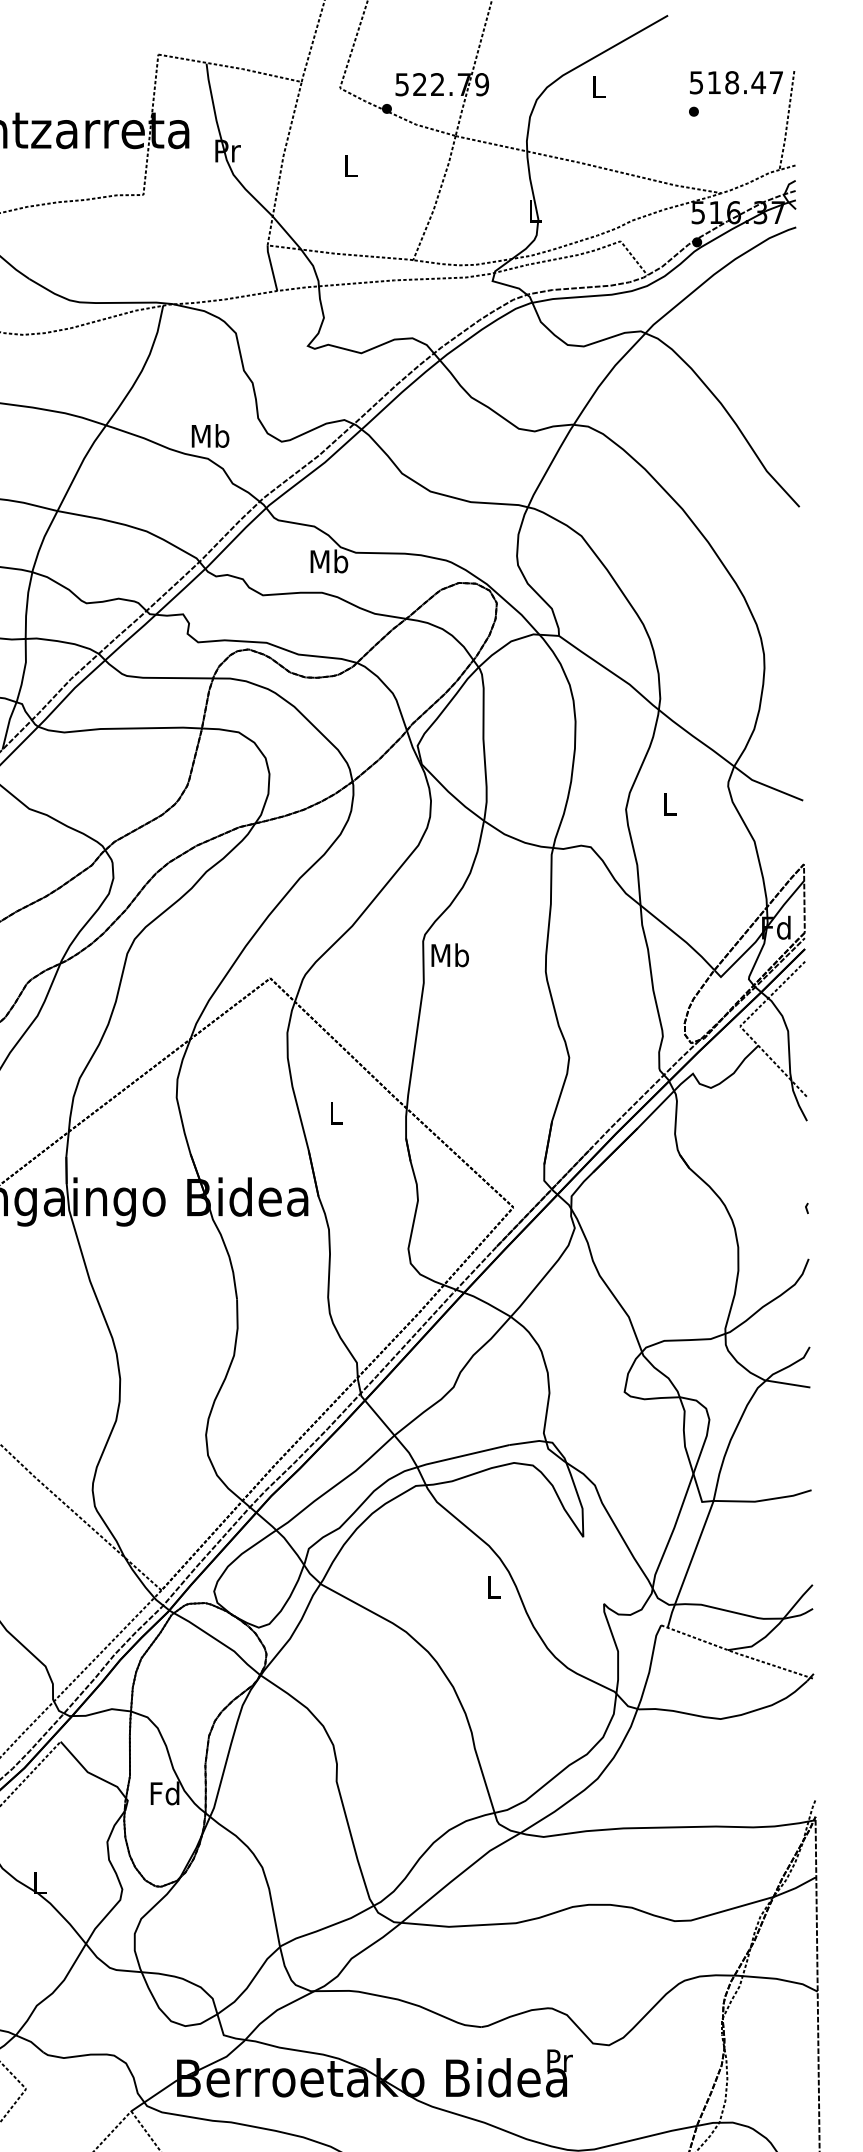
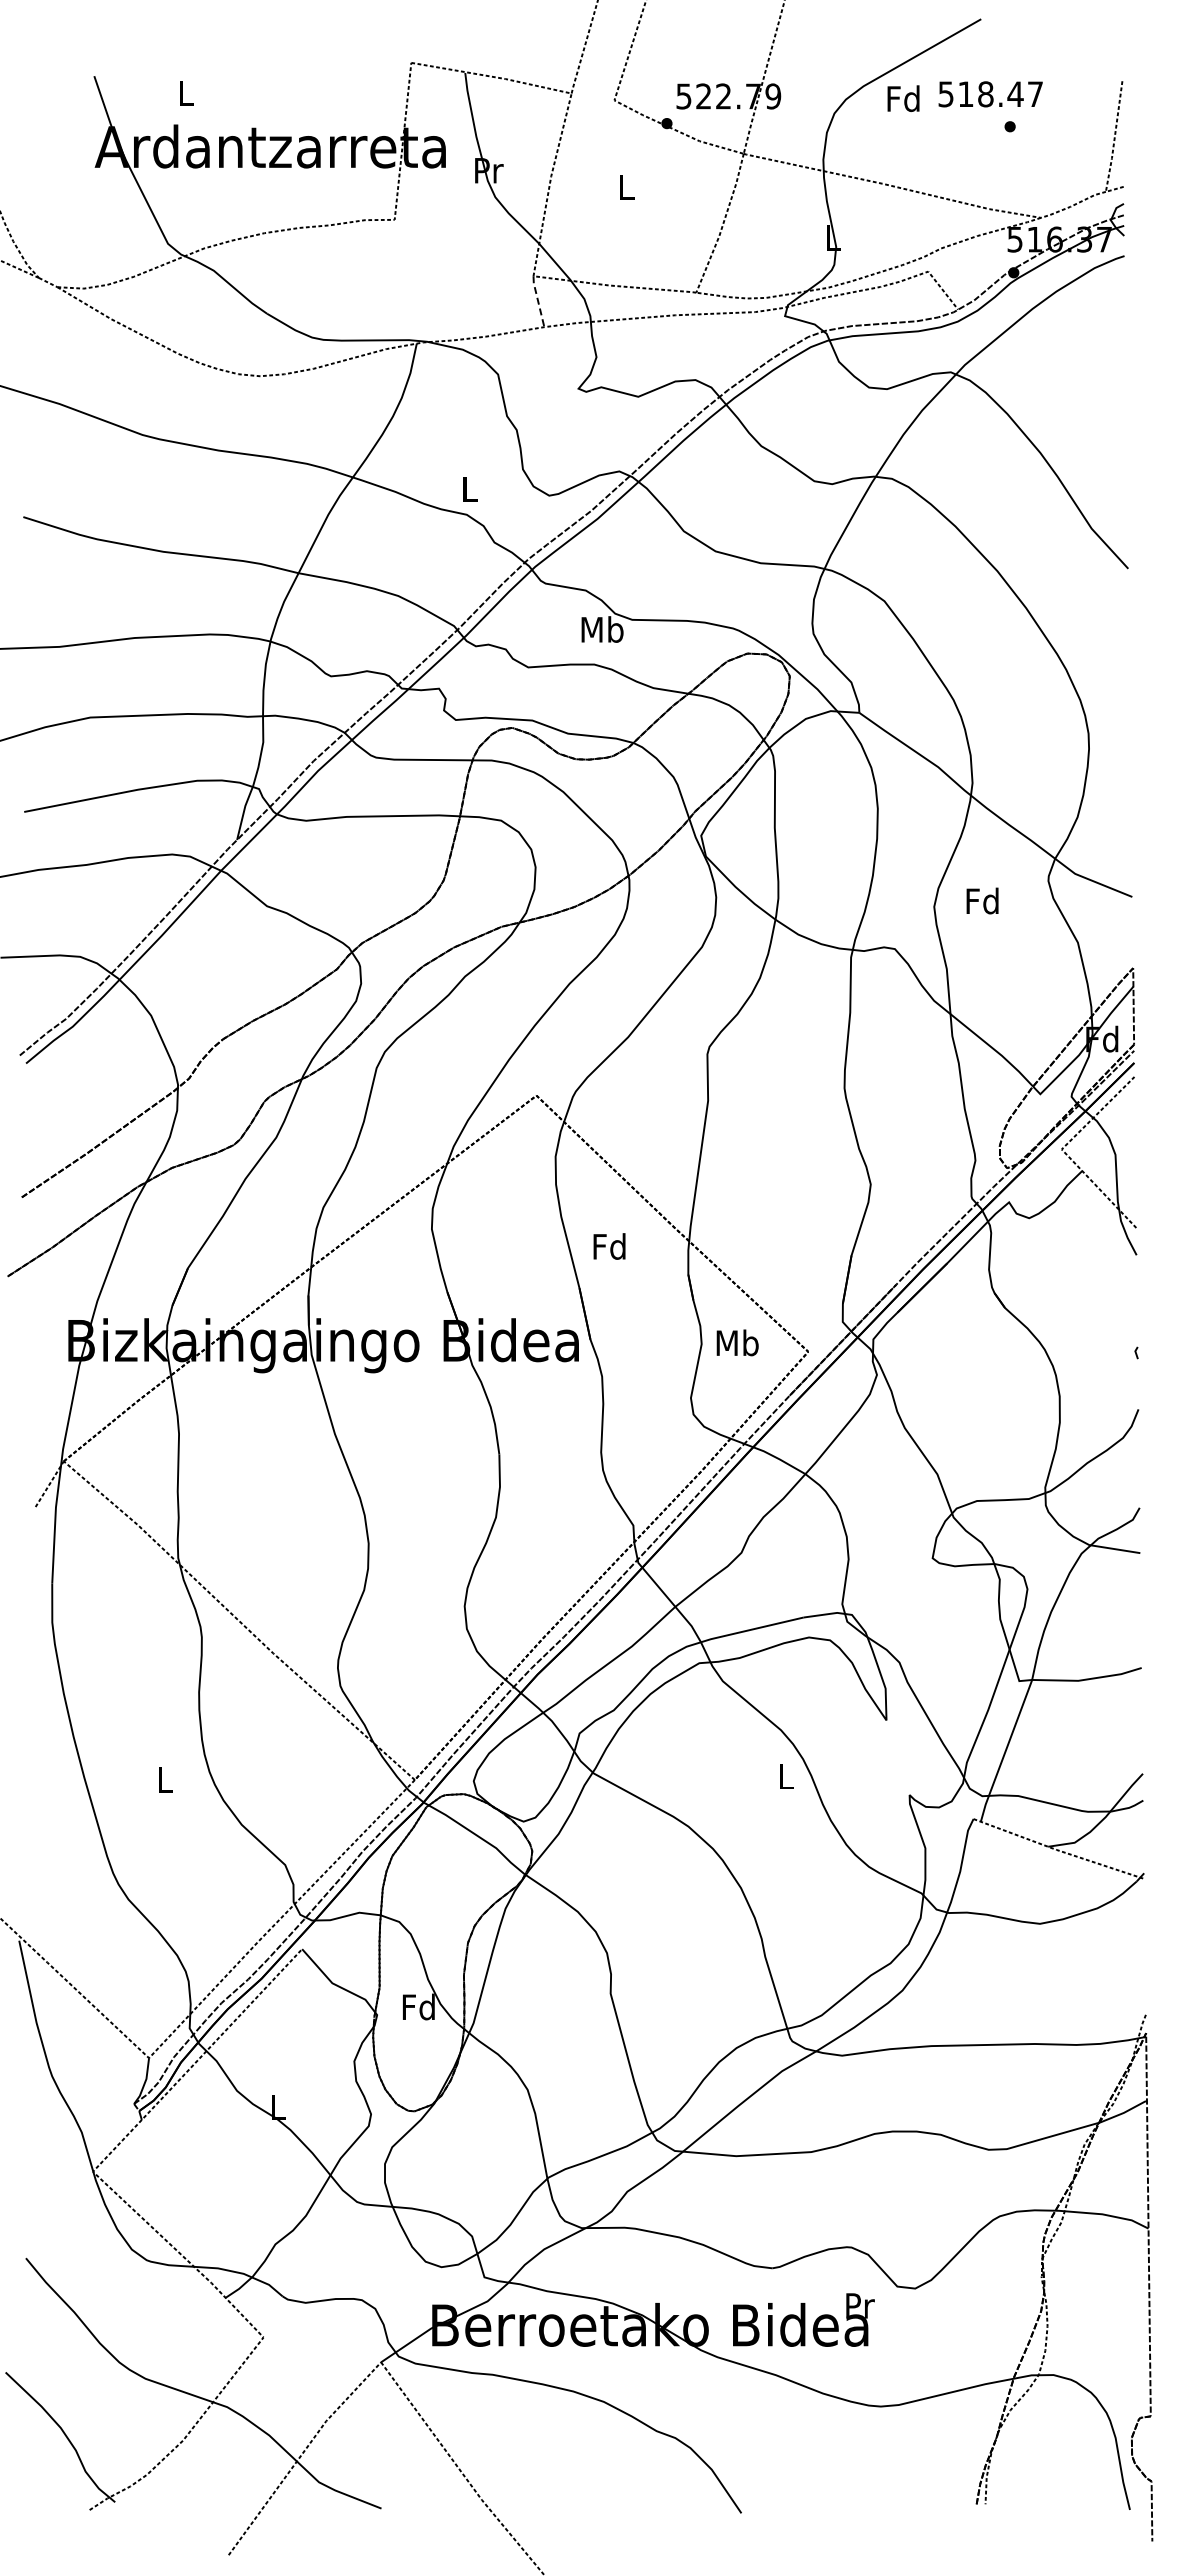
text: (736, 82) -> (990, 94), moved
text: (598, 86) -> (903, 98), L -> Fd
line: (272, 268) -> (538, 301), solid -> dashed
text: (210, 436) -> (469, 489), Mb -> L
text: (669, 803) -> (982, 900), L -> Fd
text: (450, 954) -> (737, 1342), moved
text: (335, 1113) -> (609, 1246), L -> Fd

